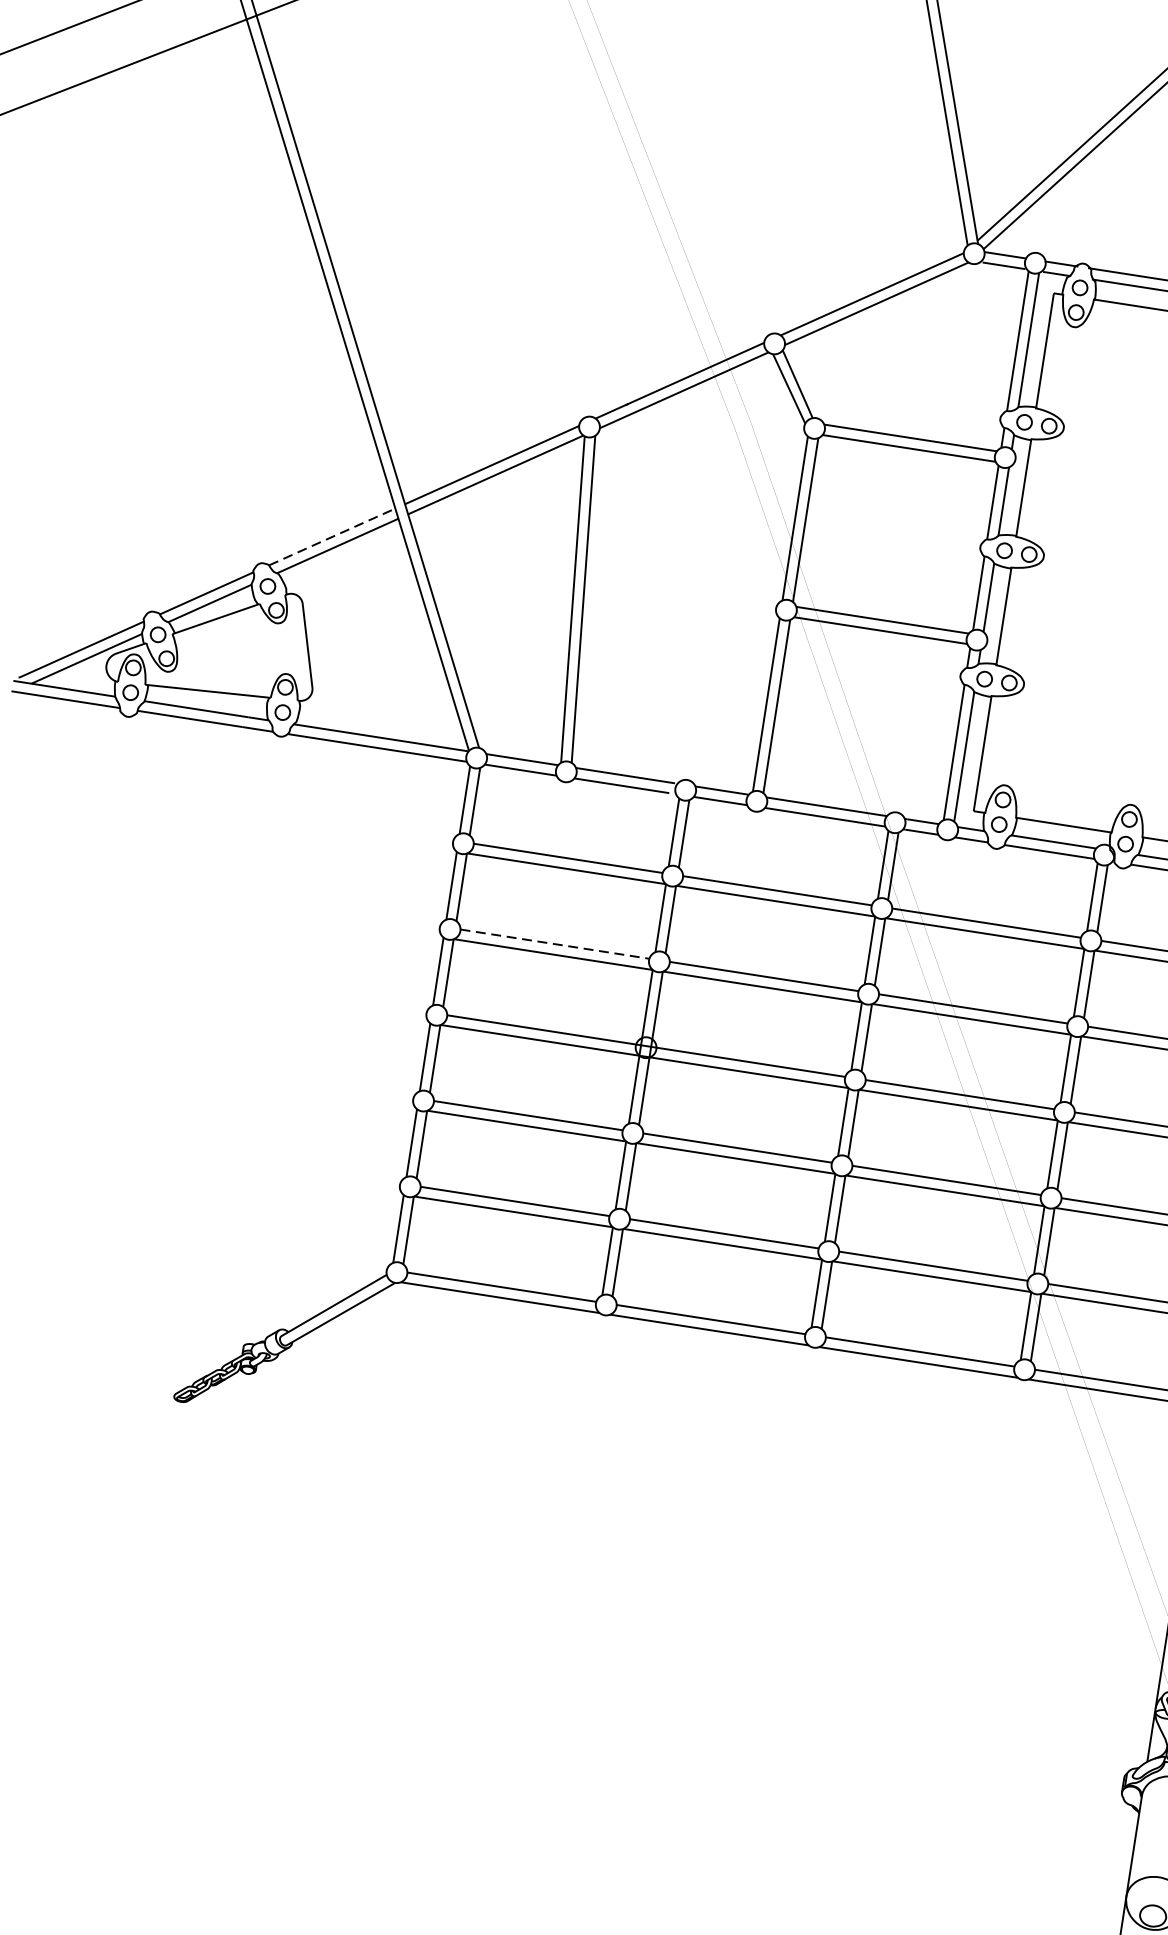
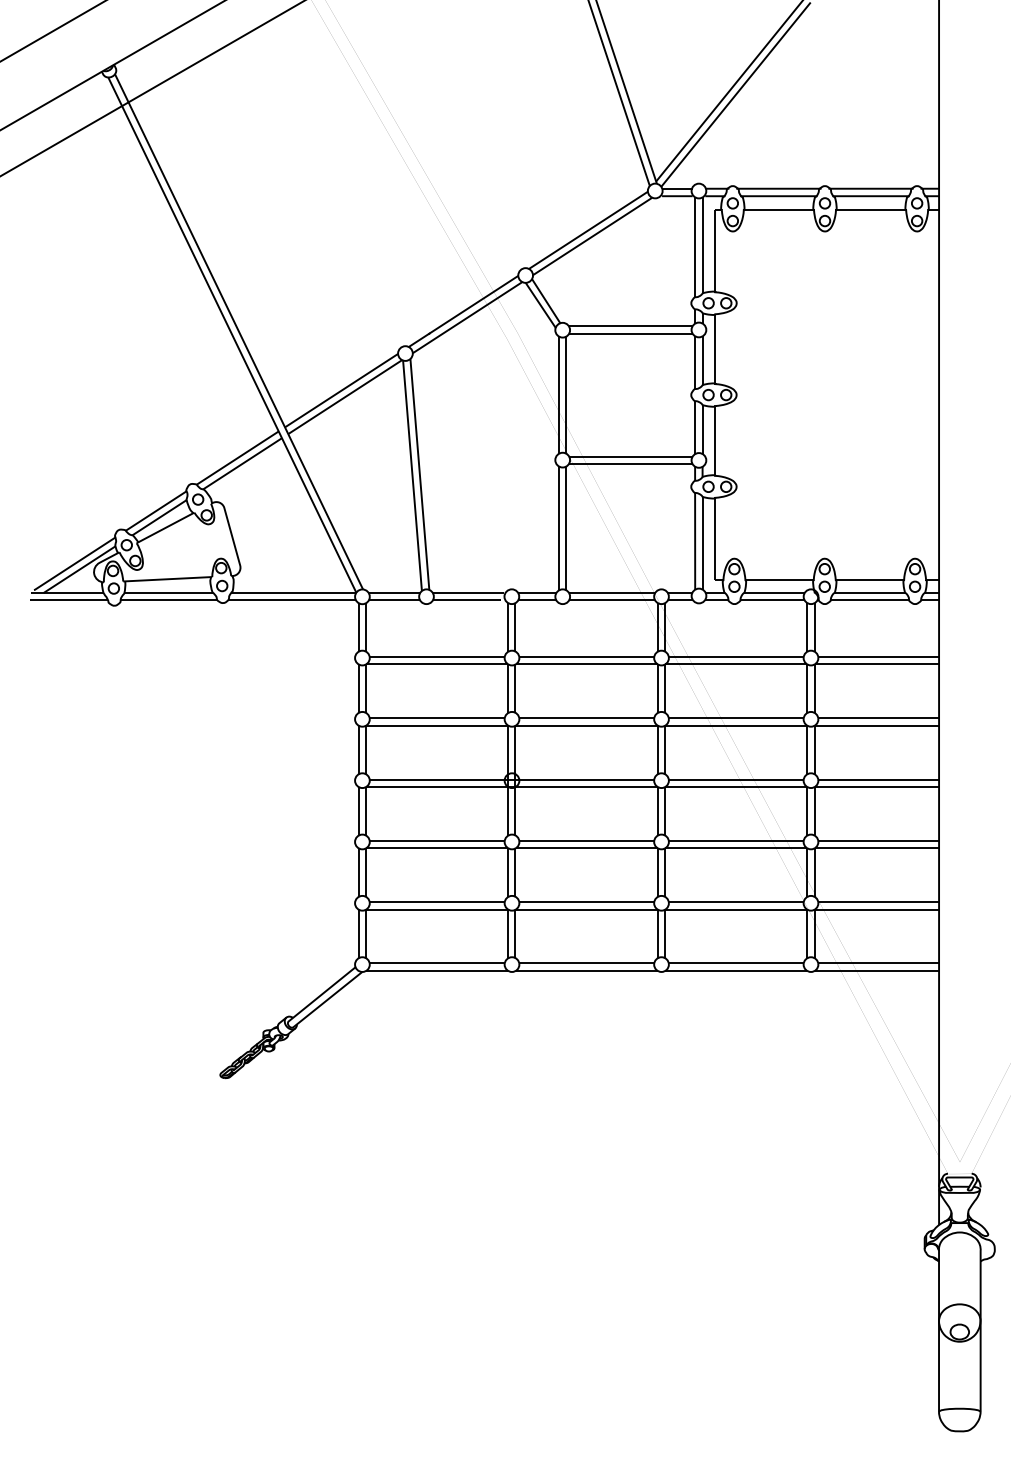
line: (331, 537) -> (237, 458), dashed -> solid
line: (555, 944) -> (437, 718), dashed -> solid

